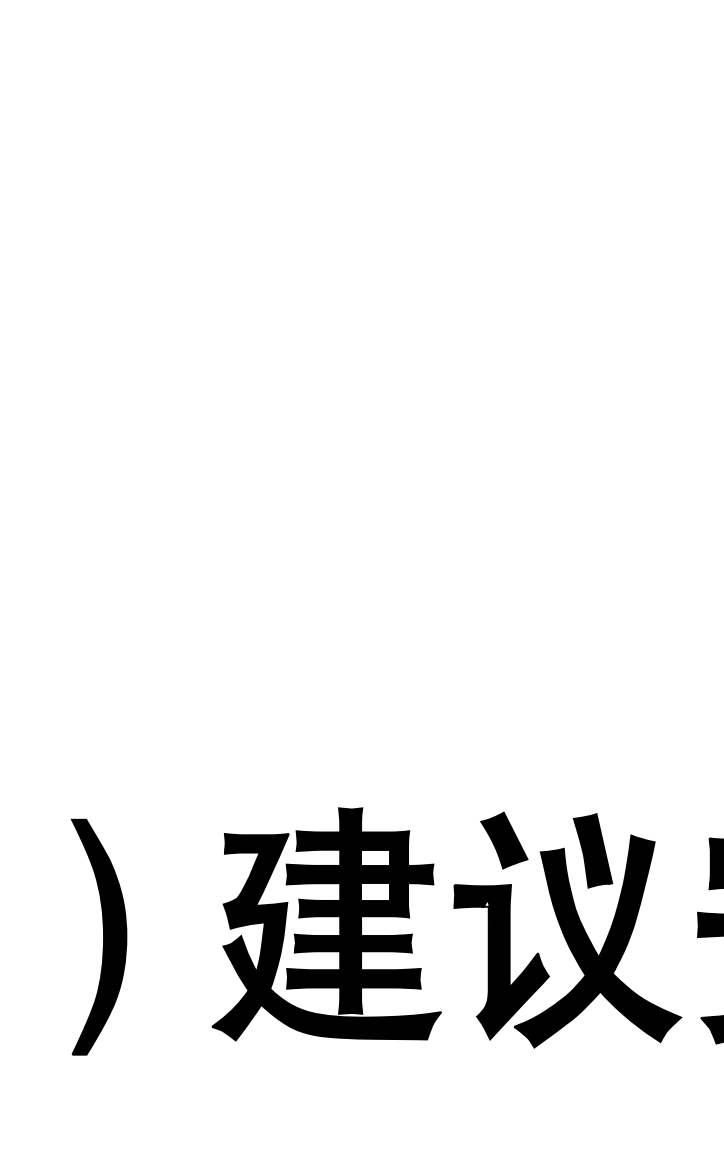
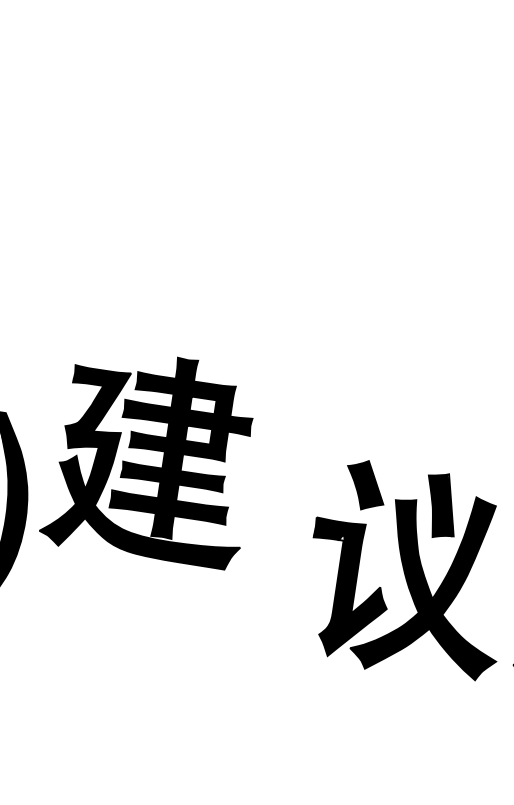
part: (326, 917) -> (152, 450), moved

